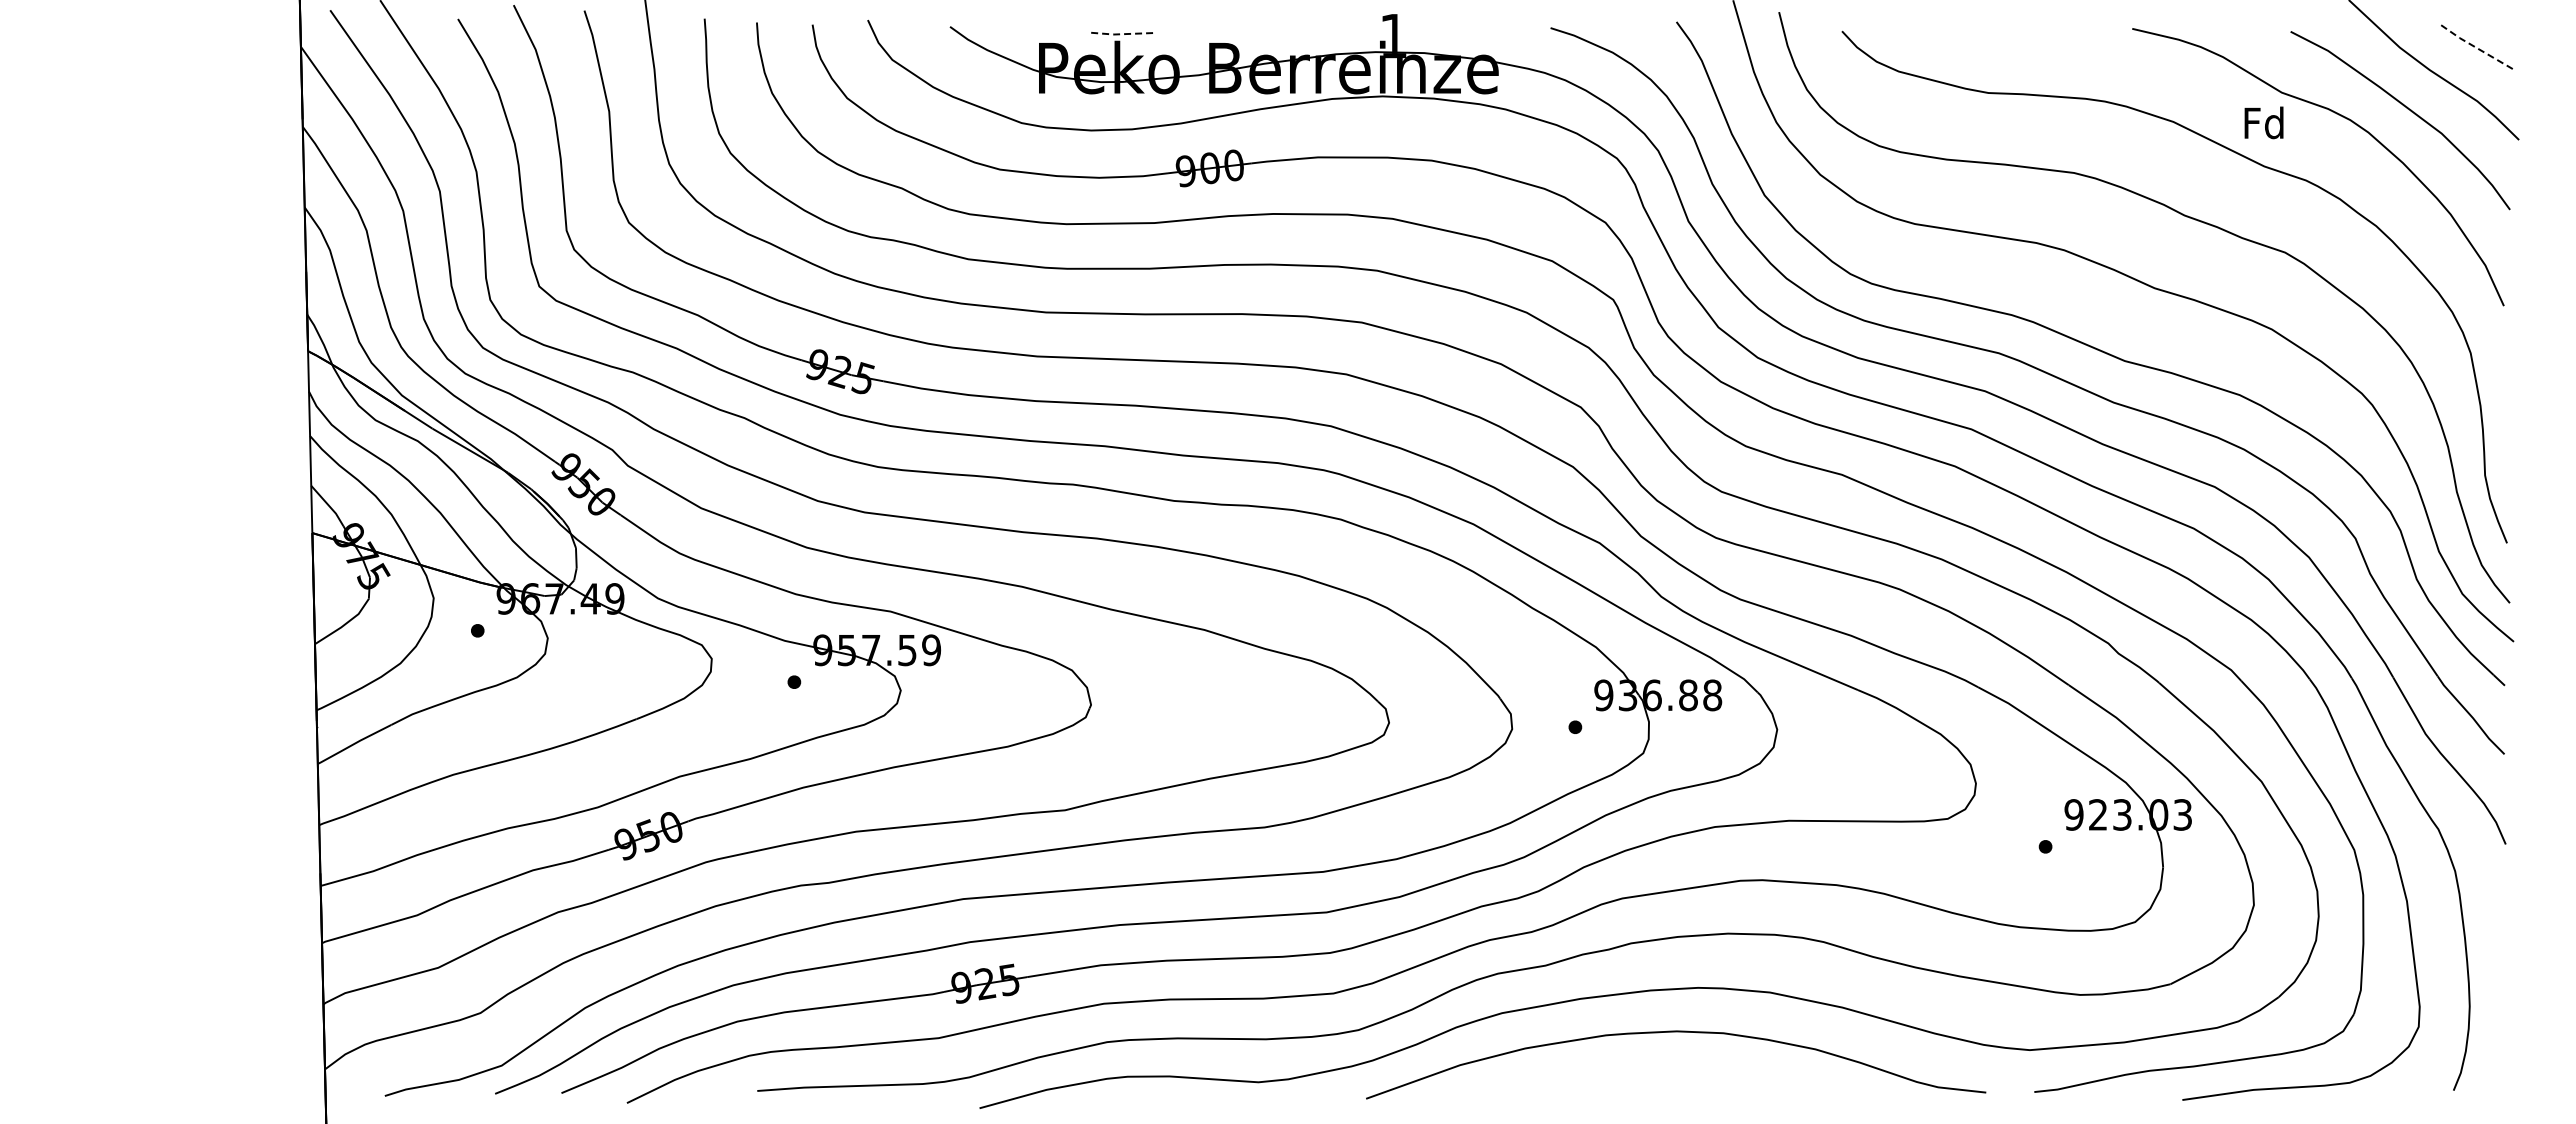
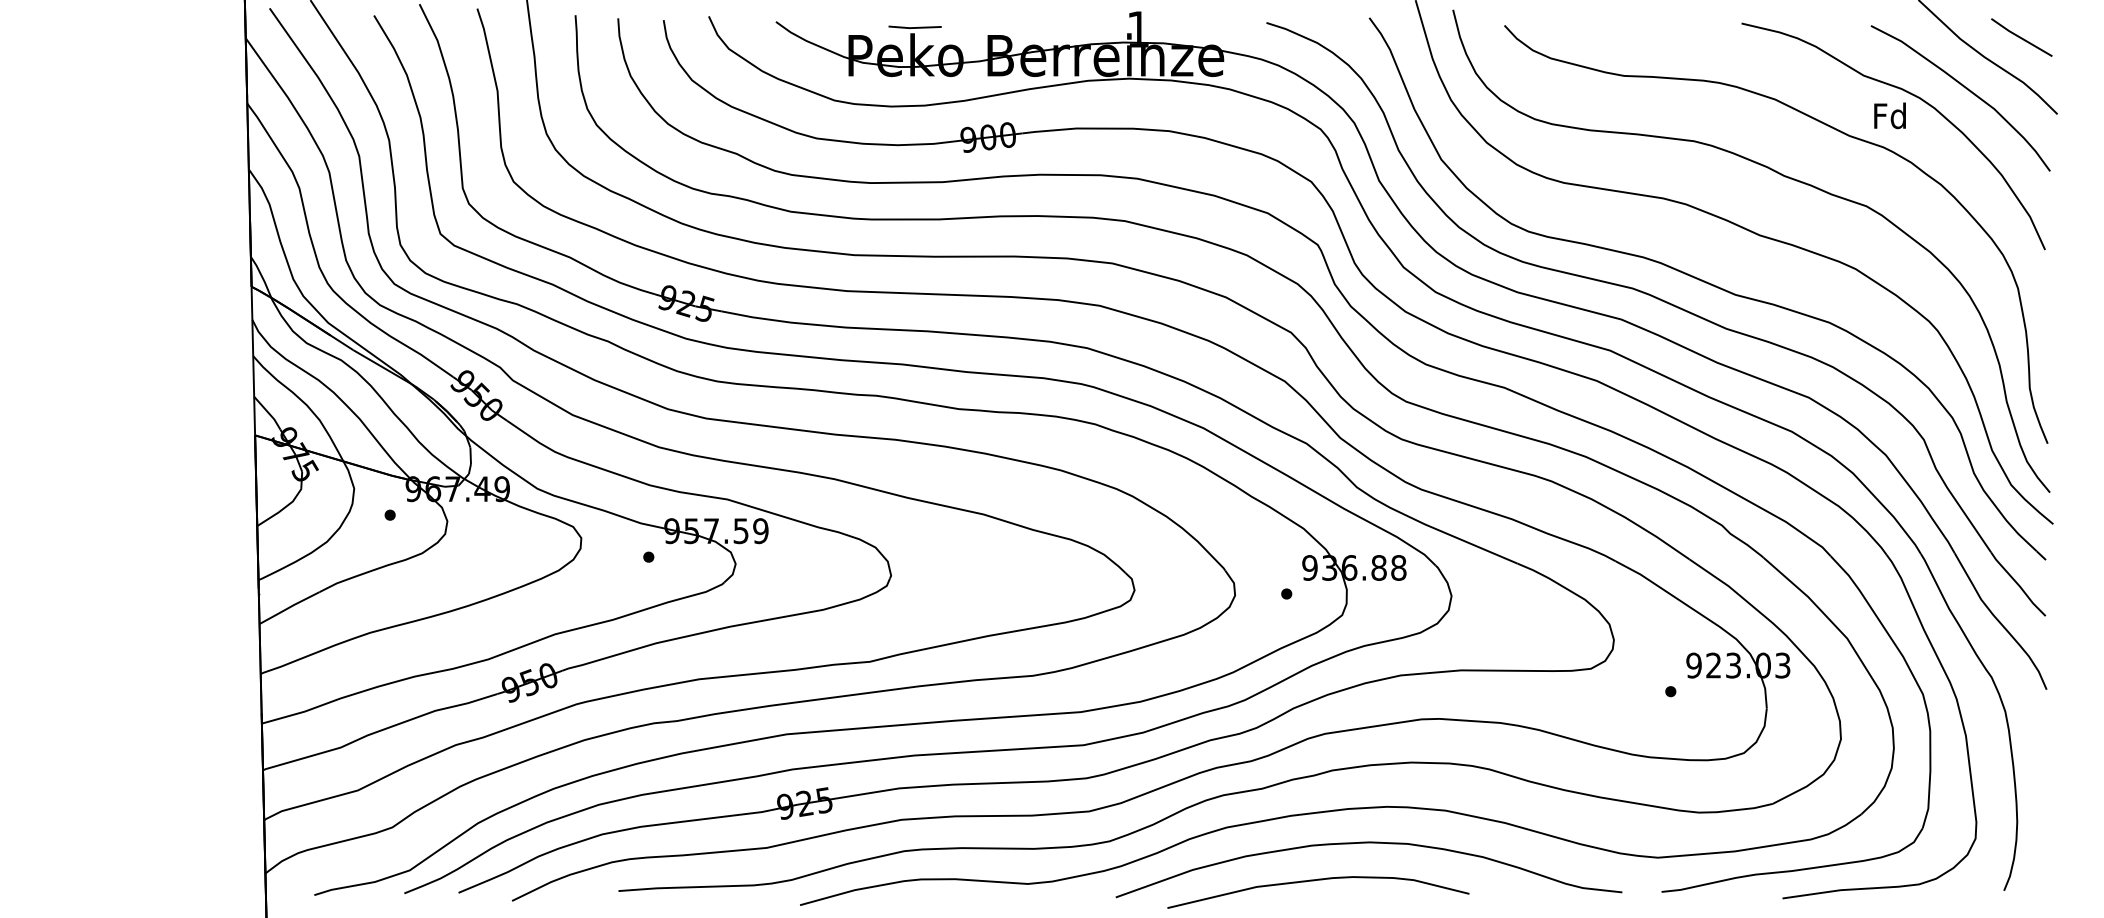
line: (1119, 34) -> (914, 28), dashed -> solid
line: (2474, 46) -> (2021, 37), dashed -> solid
text: (2263, 122) -> (1889, 115), moved
curve: (1613, 1078) -> (1317, 880), added

